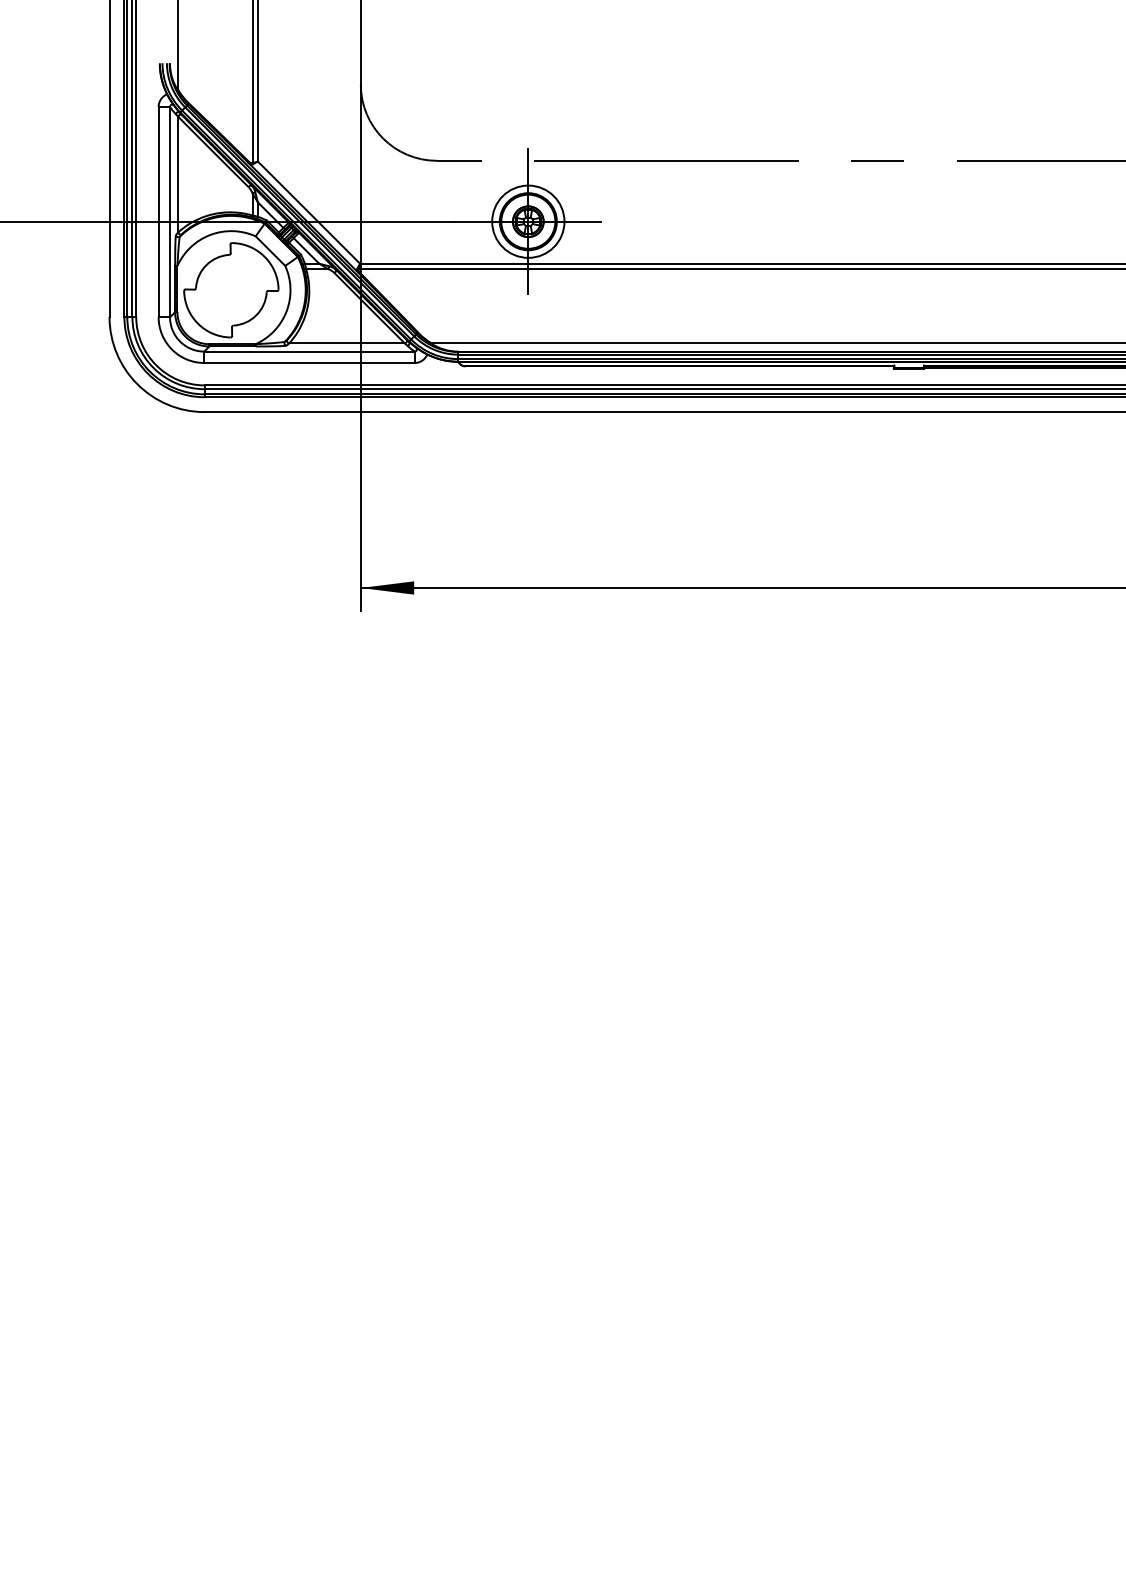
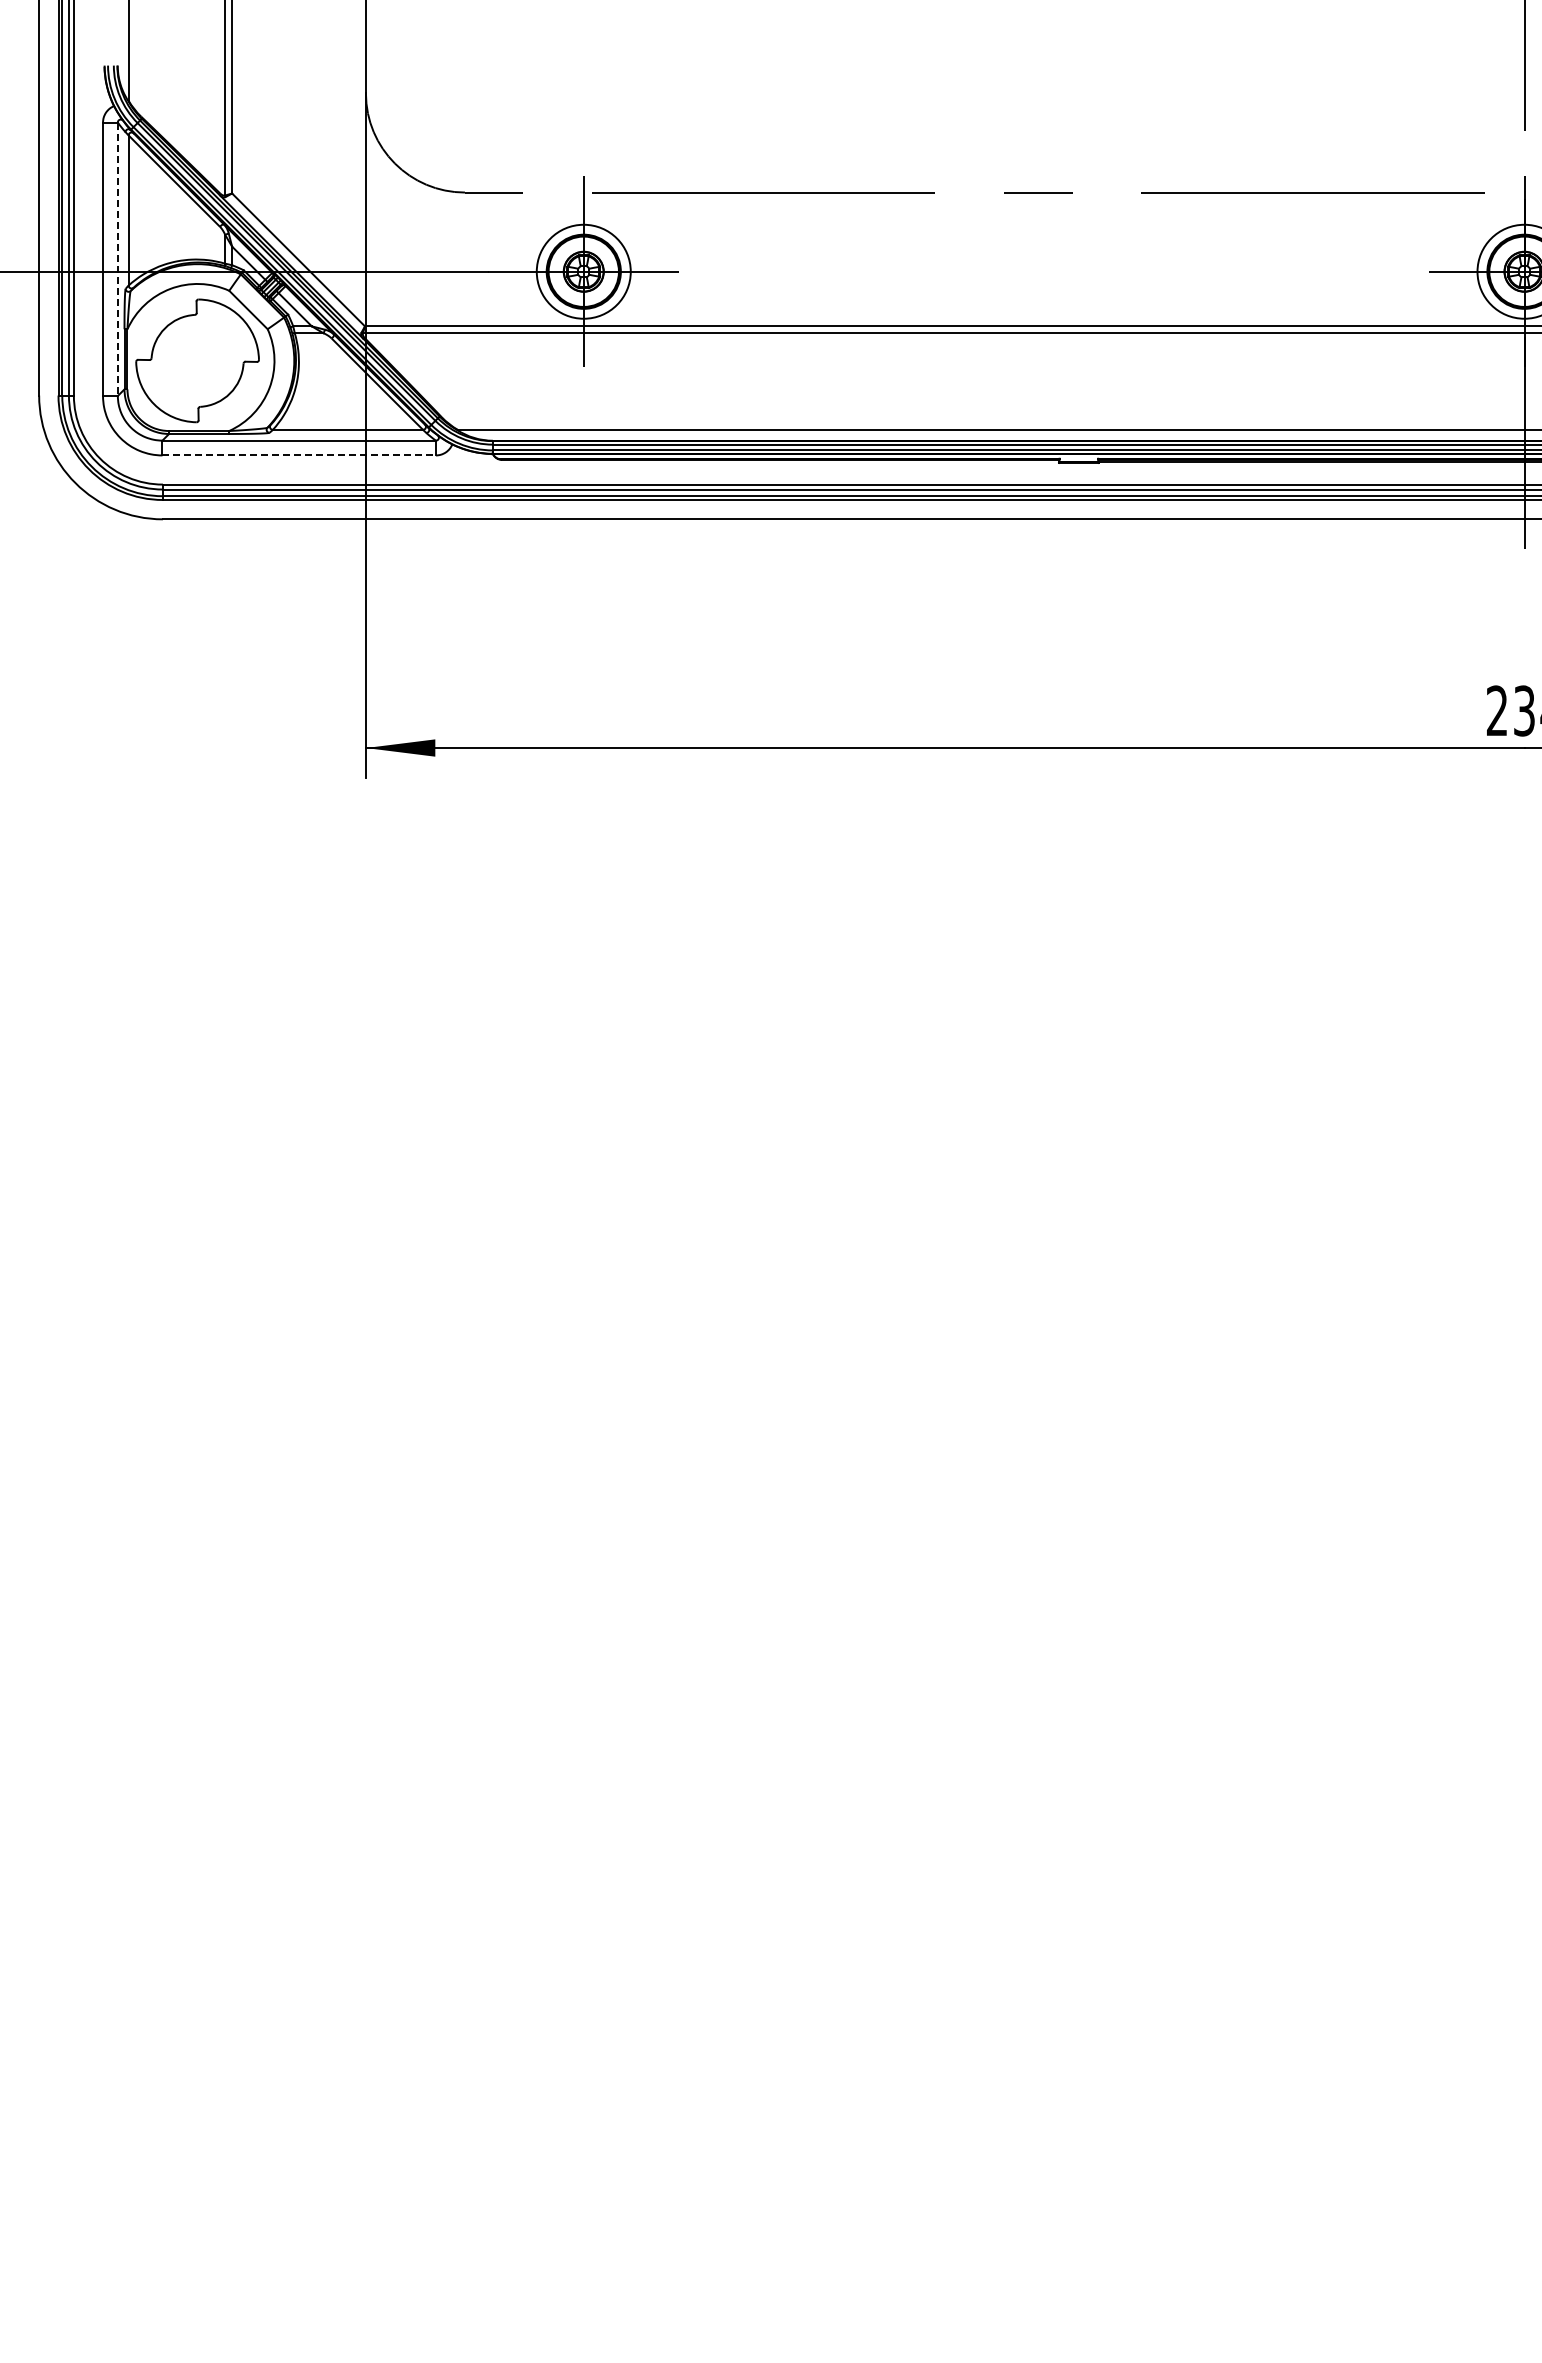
line: (169, 212) -> (117, 259), solid -> dashed
line: (309, 363) -> (299, 455), solid -> dashed

